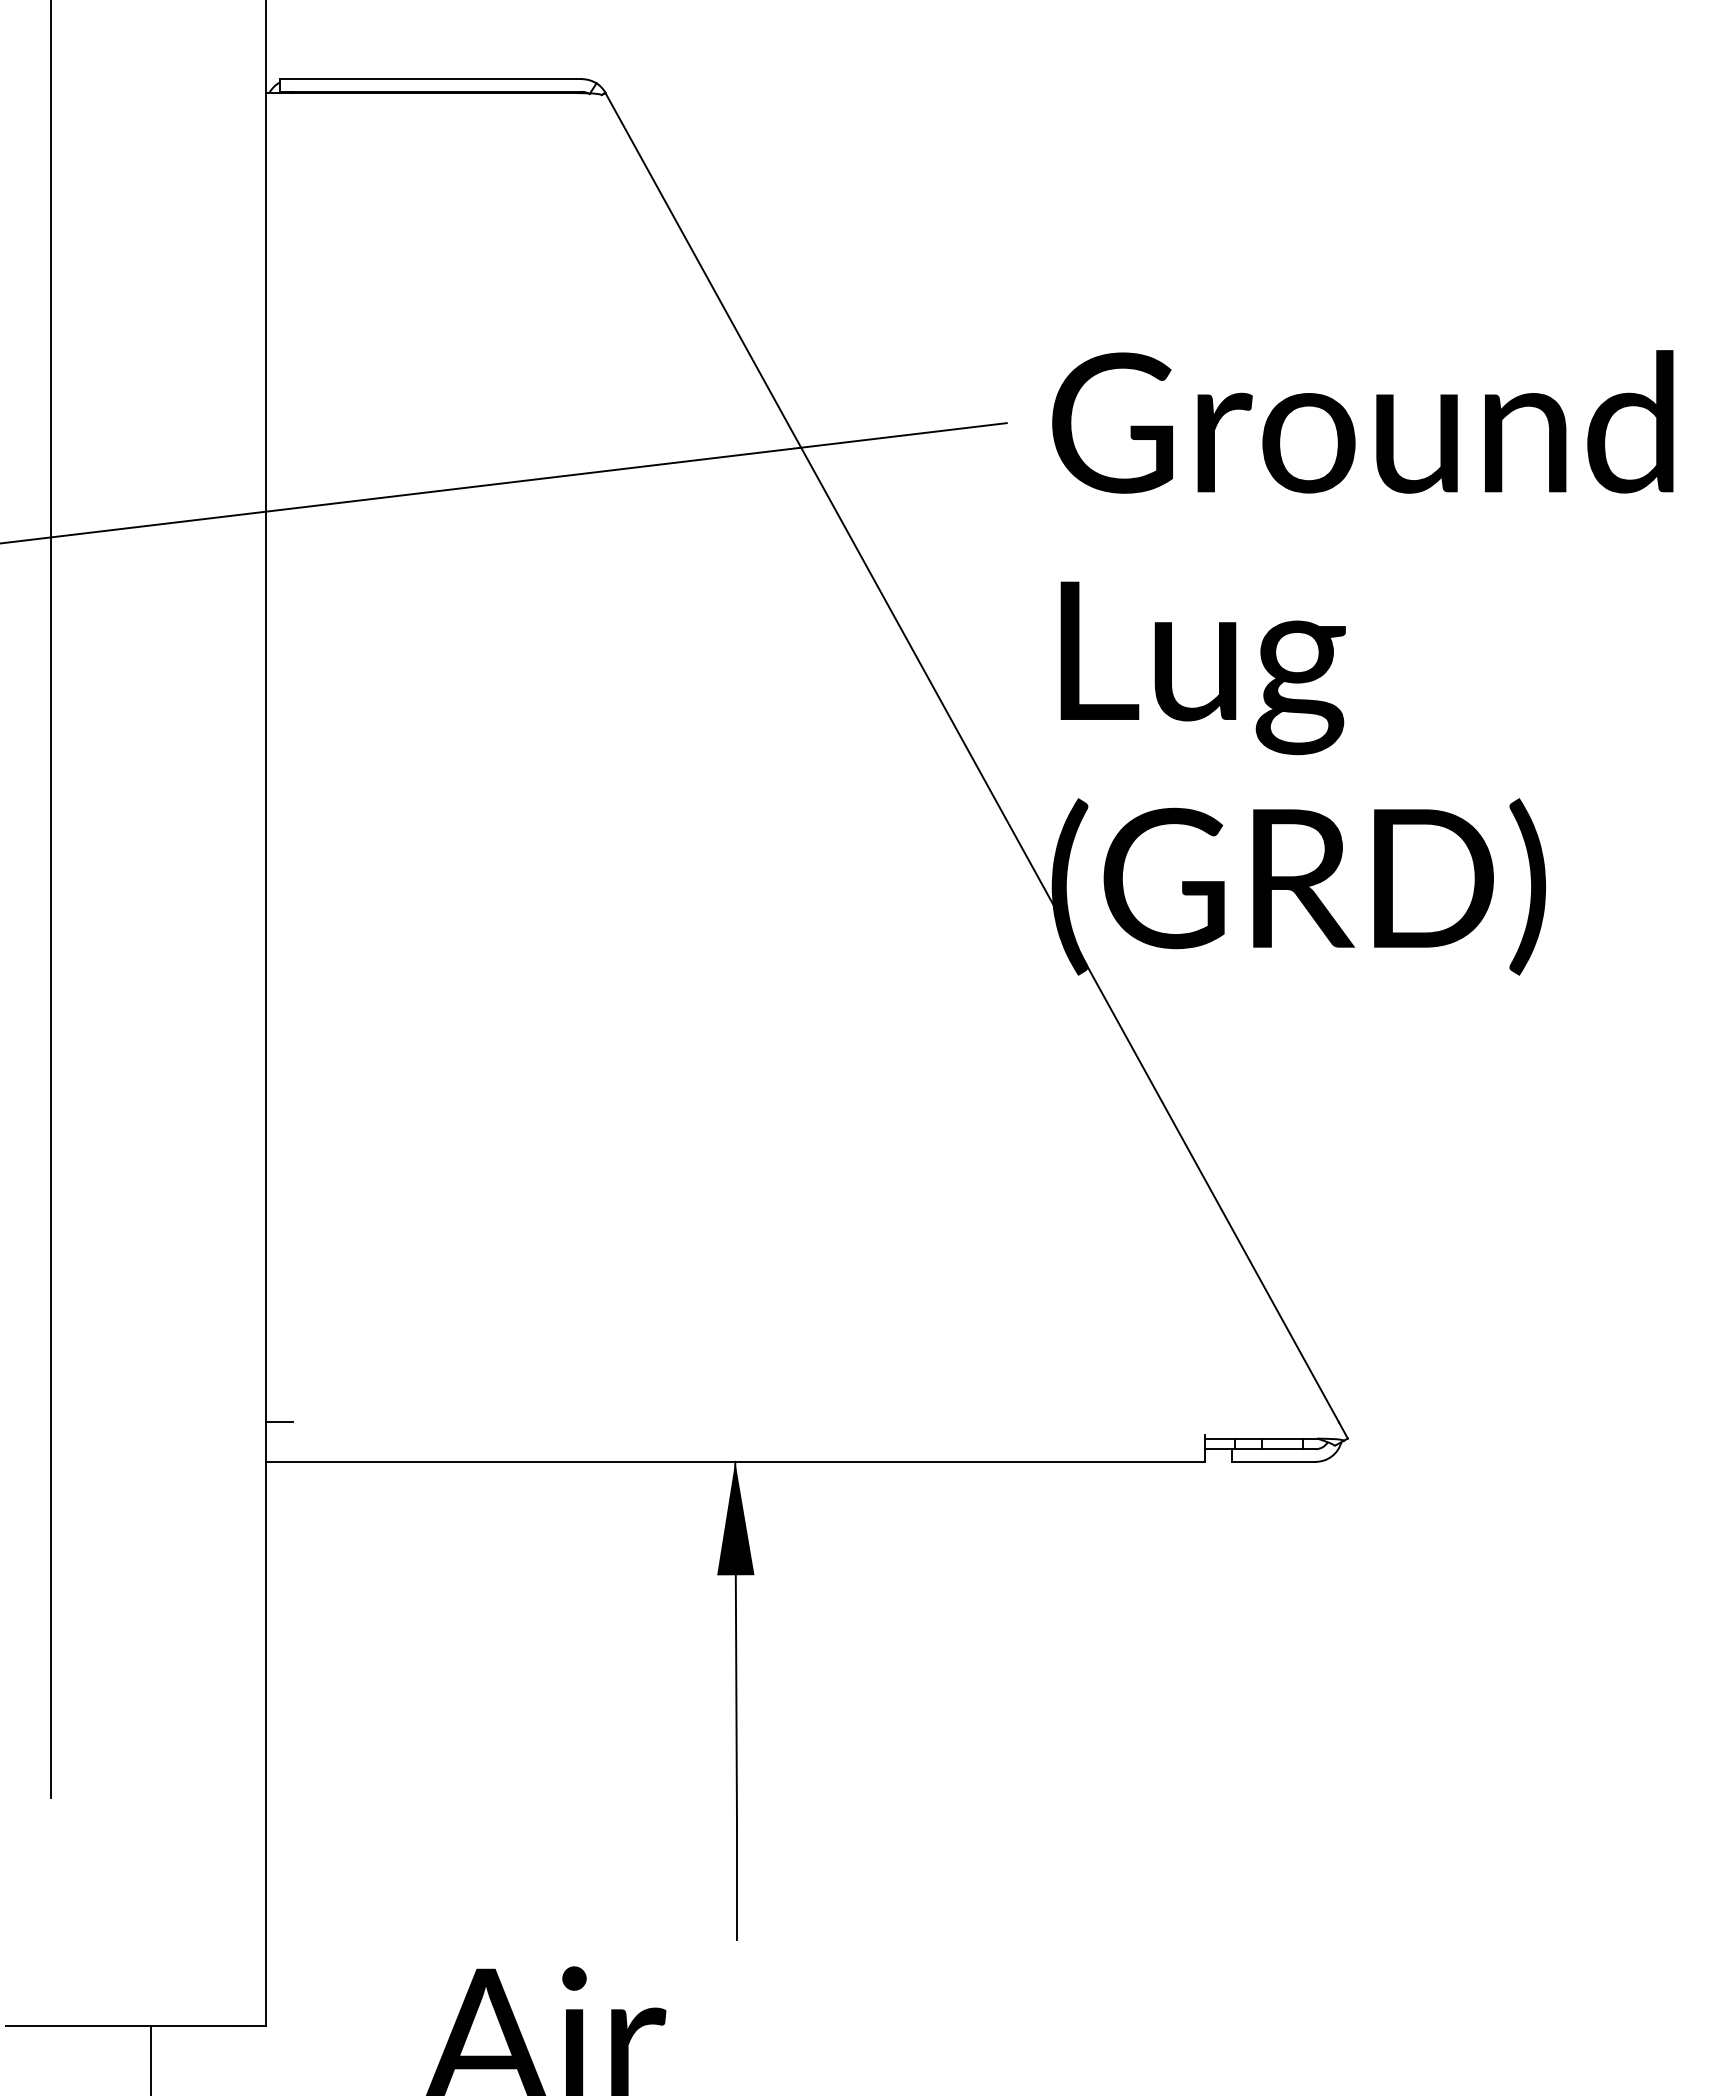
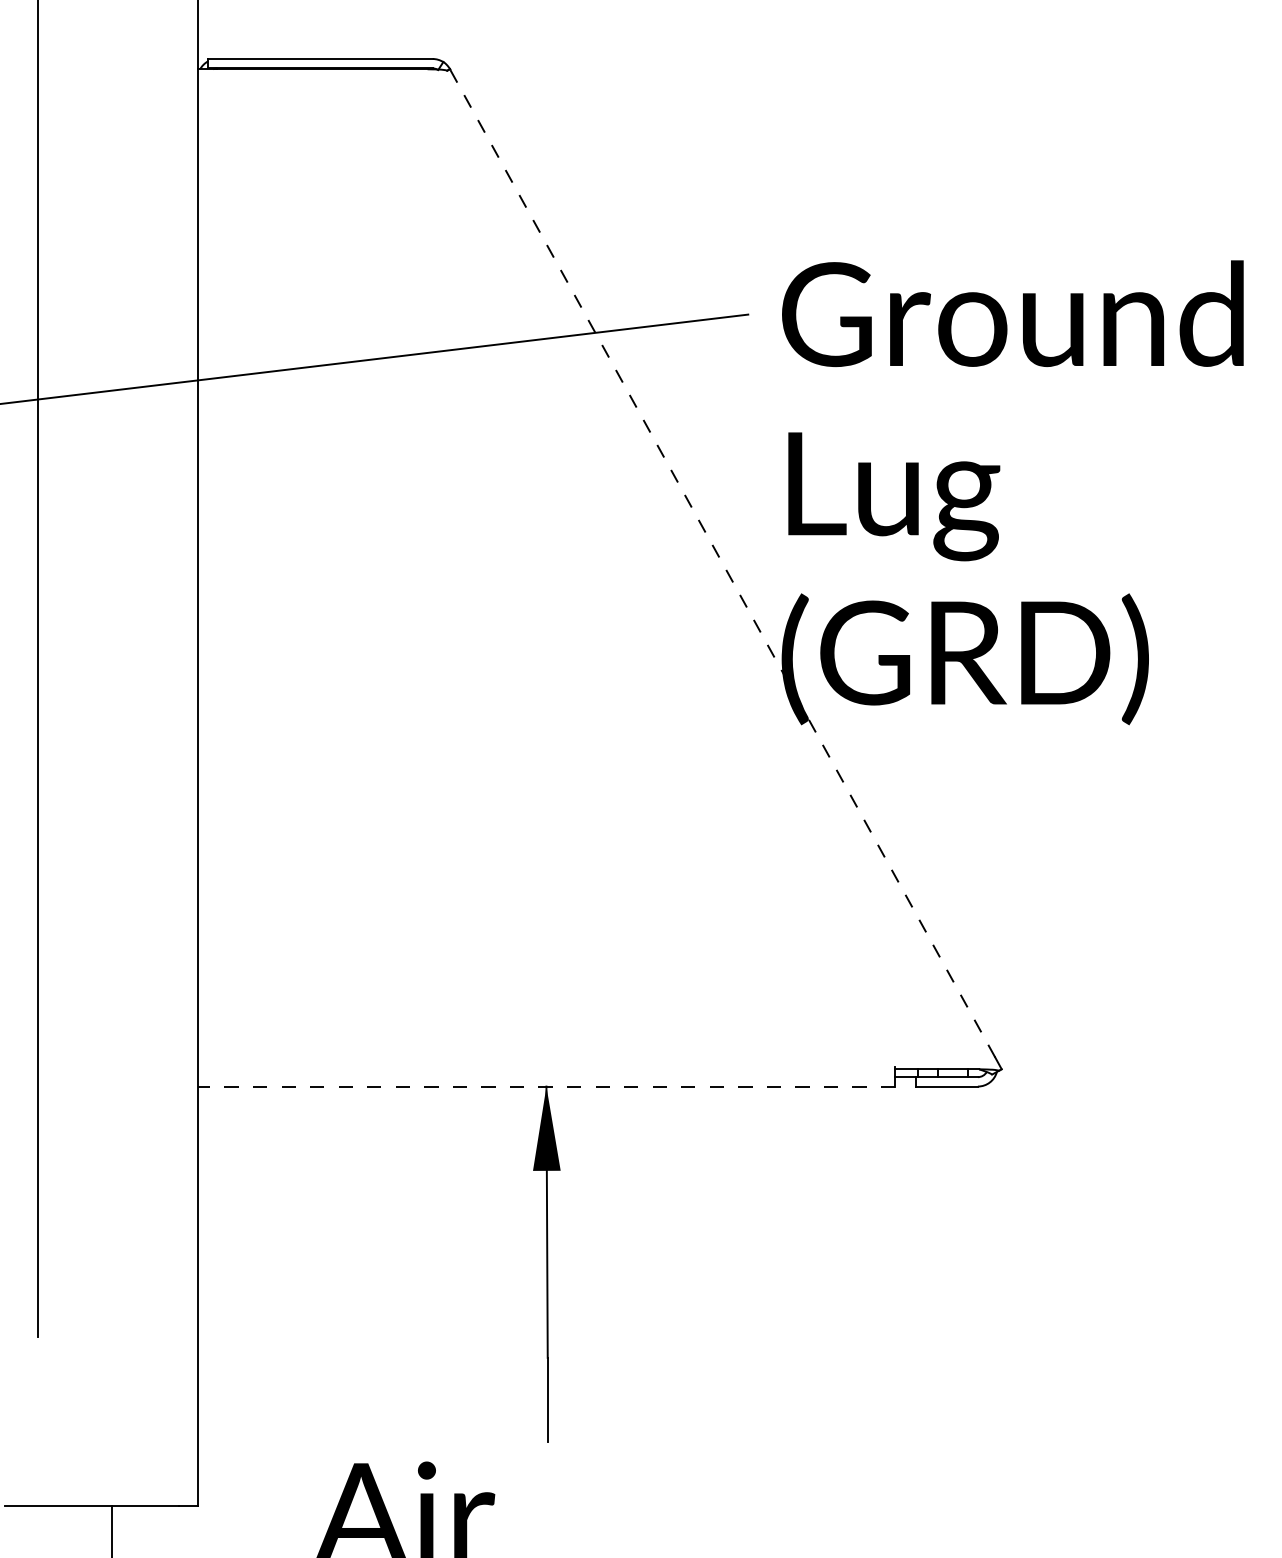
line: (972, 757) -> (722, 563), solid -> dashed
line: (279, 1421) -> (207, 1056), removed
line: (734, 1461) -> (545, 1086), solid -> dashed

